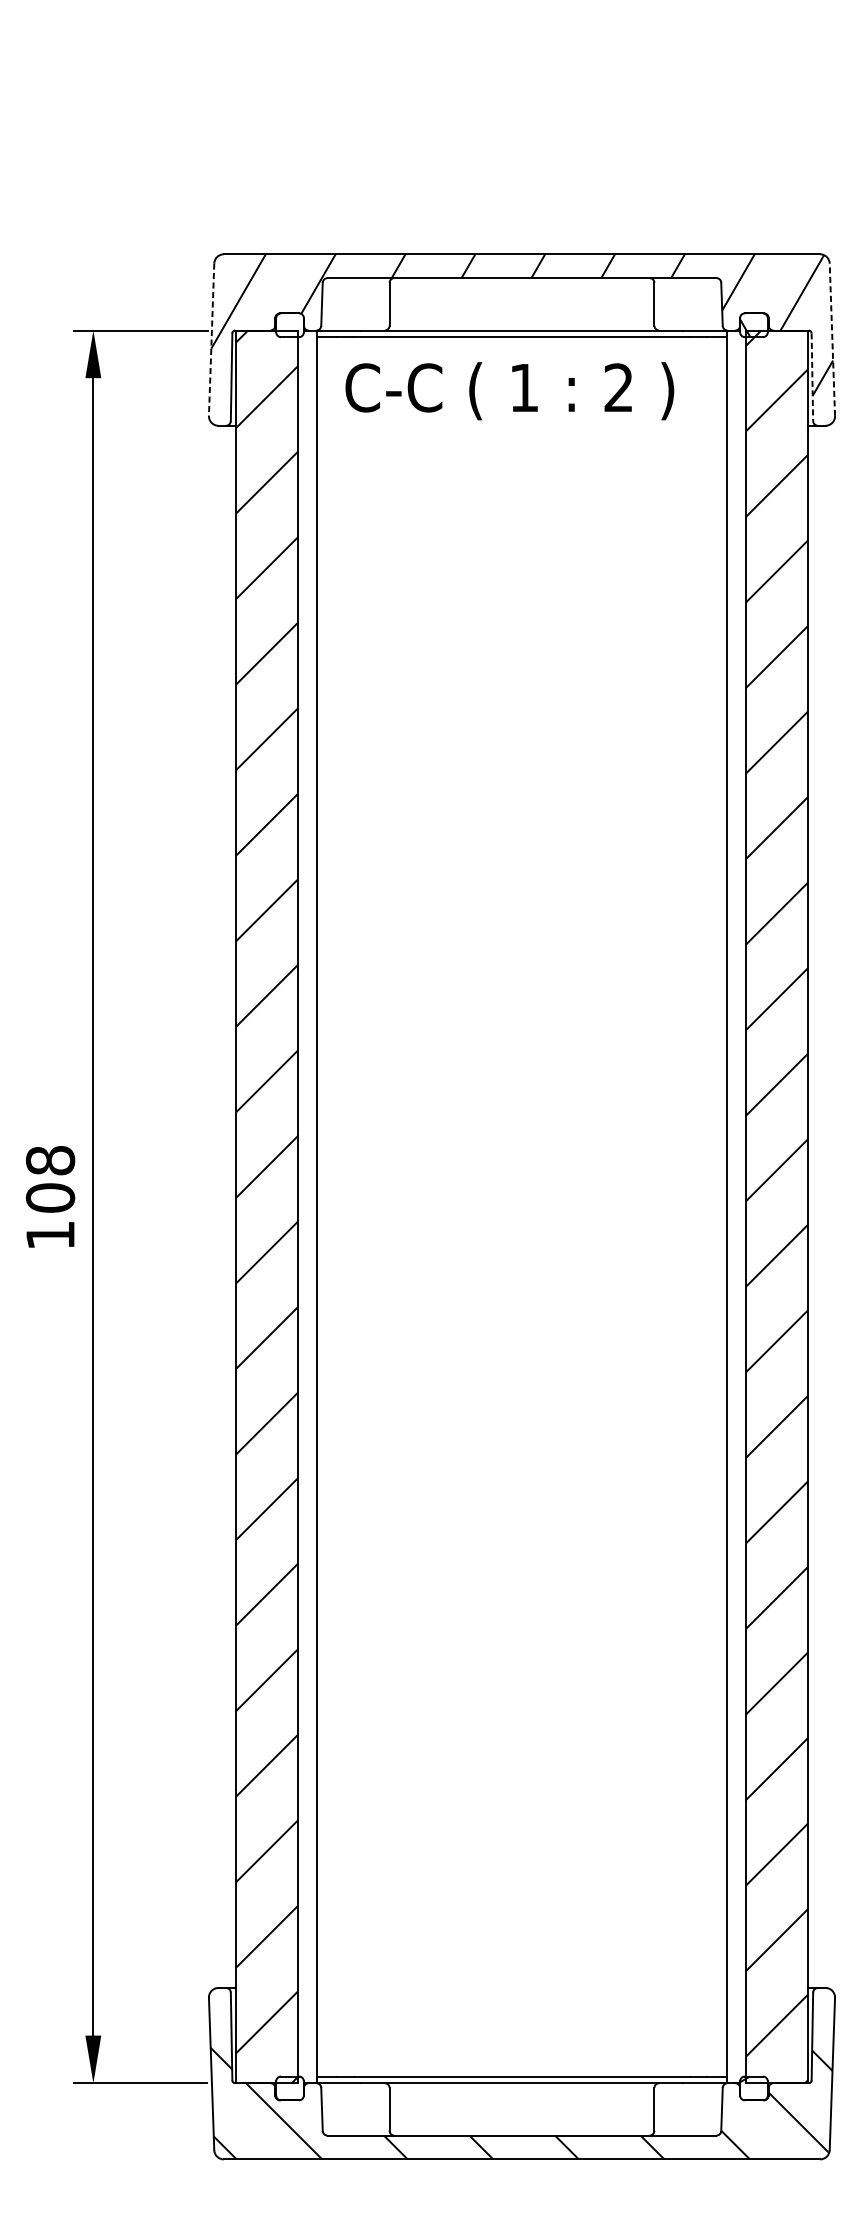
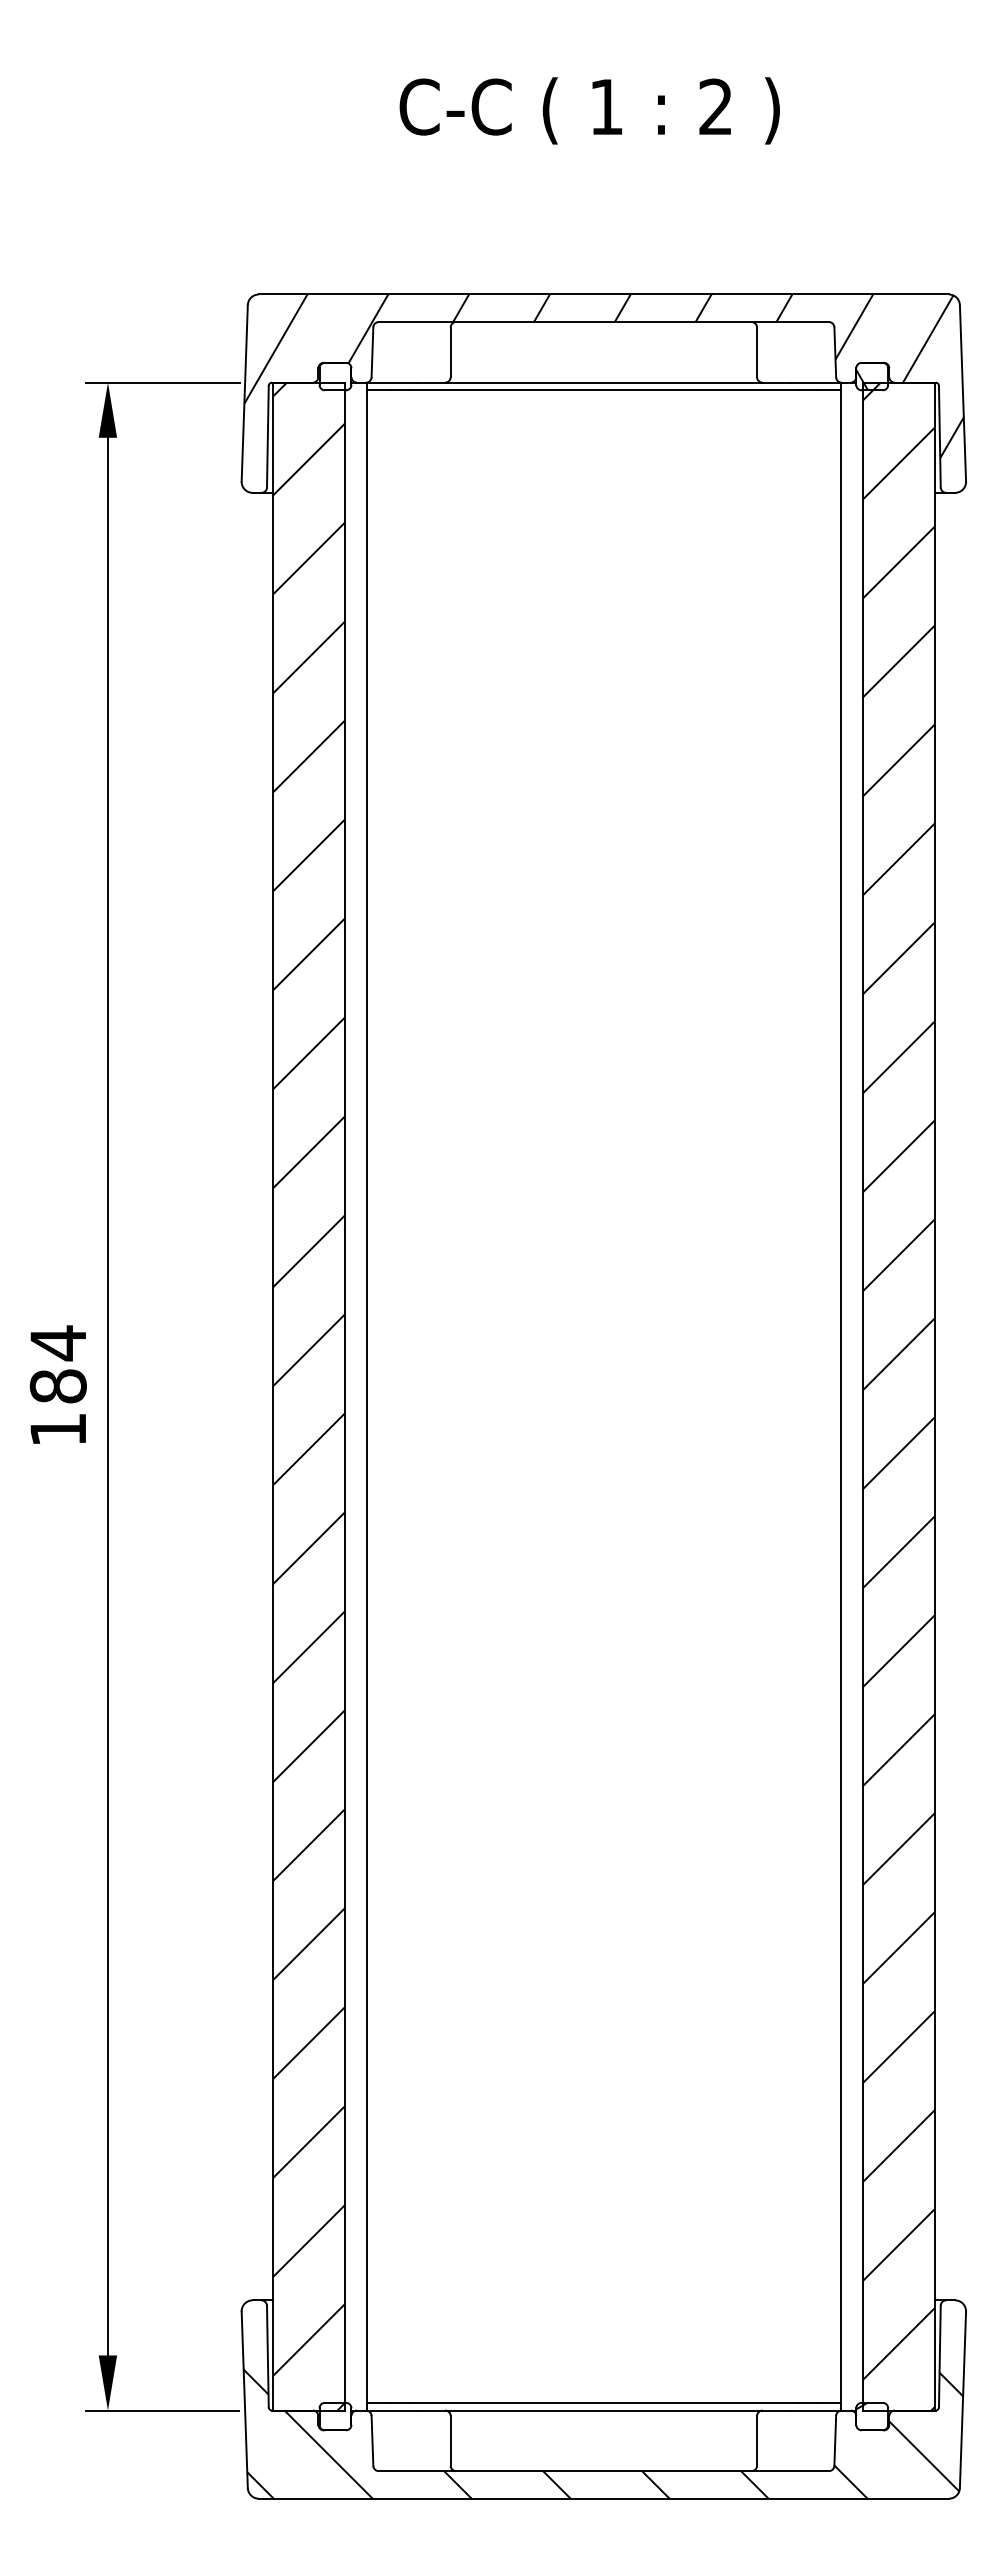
line: (211, 339) -> (244, 393), dashed -> solid
line: (831, 339) -> (962, 392), dashed -> solid
line: (812, 377) -> (939, 436), dashed -> solid
text: (509, 390) -> (589, 110), moved
text: (49, 1179) -> (57, 1364), 108 -> 184

